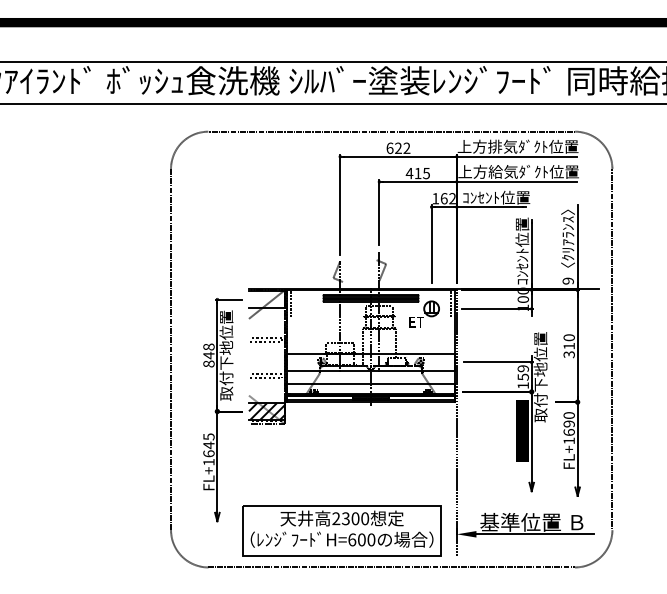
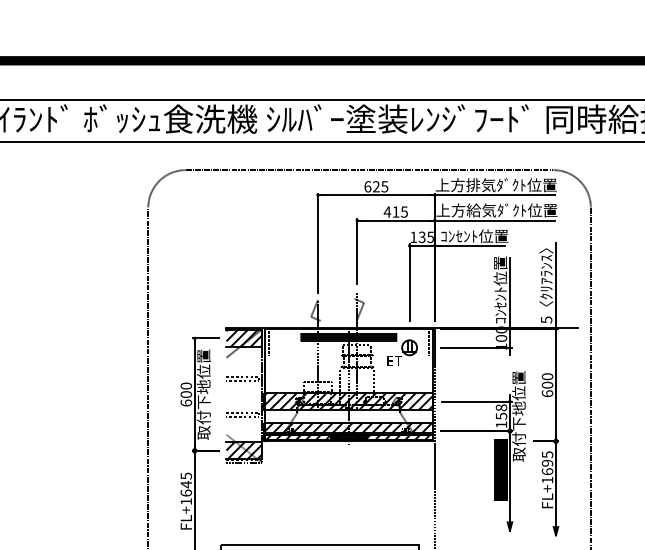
text: (406, 148) -> (384, 186), 622 -> 625
text: (447, 198) -> (425, 237), 162 -> 135
text: (567, 280) -> (545, 319), 9 -> 5
hatch: (266, 299) -> (244, 338), added
text: (568, 350) -> (546, 389), 310 -> 600
text: (208, 355) -> (185, 394), 848 -> 600
hatch: (370, 362) -> (348, 401), added
text: (522, 368) -> (500, 407), 159 -> 158
hatch: (370, 391) -> (348, 430), added
text: (568, 415) -> (546, 454), FL+1690 -> FL+1695

